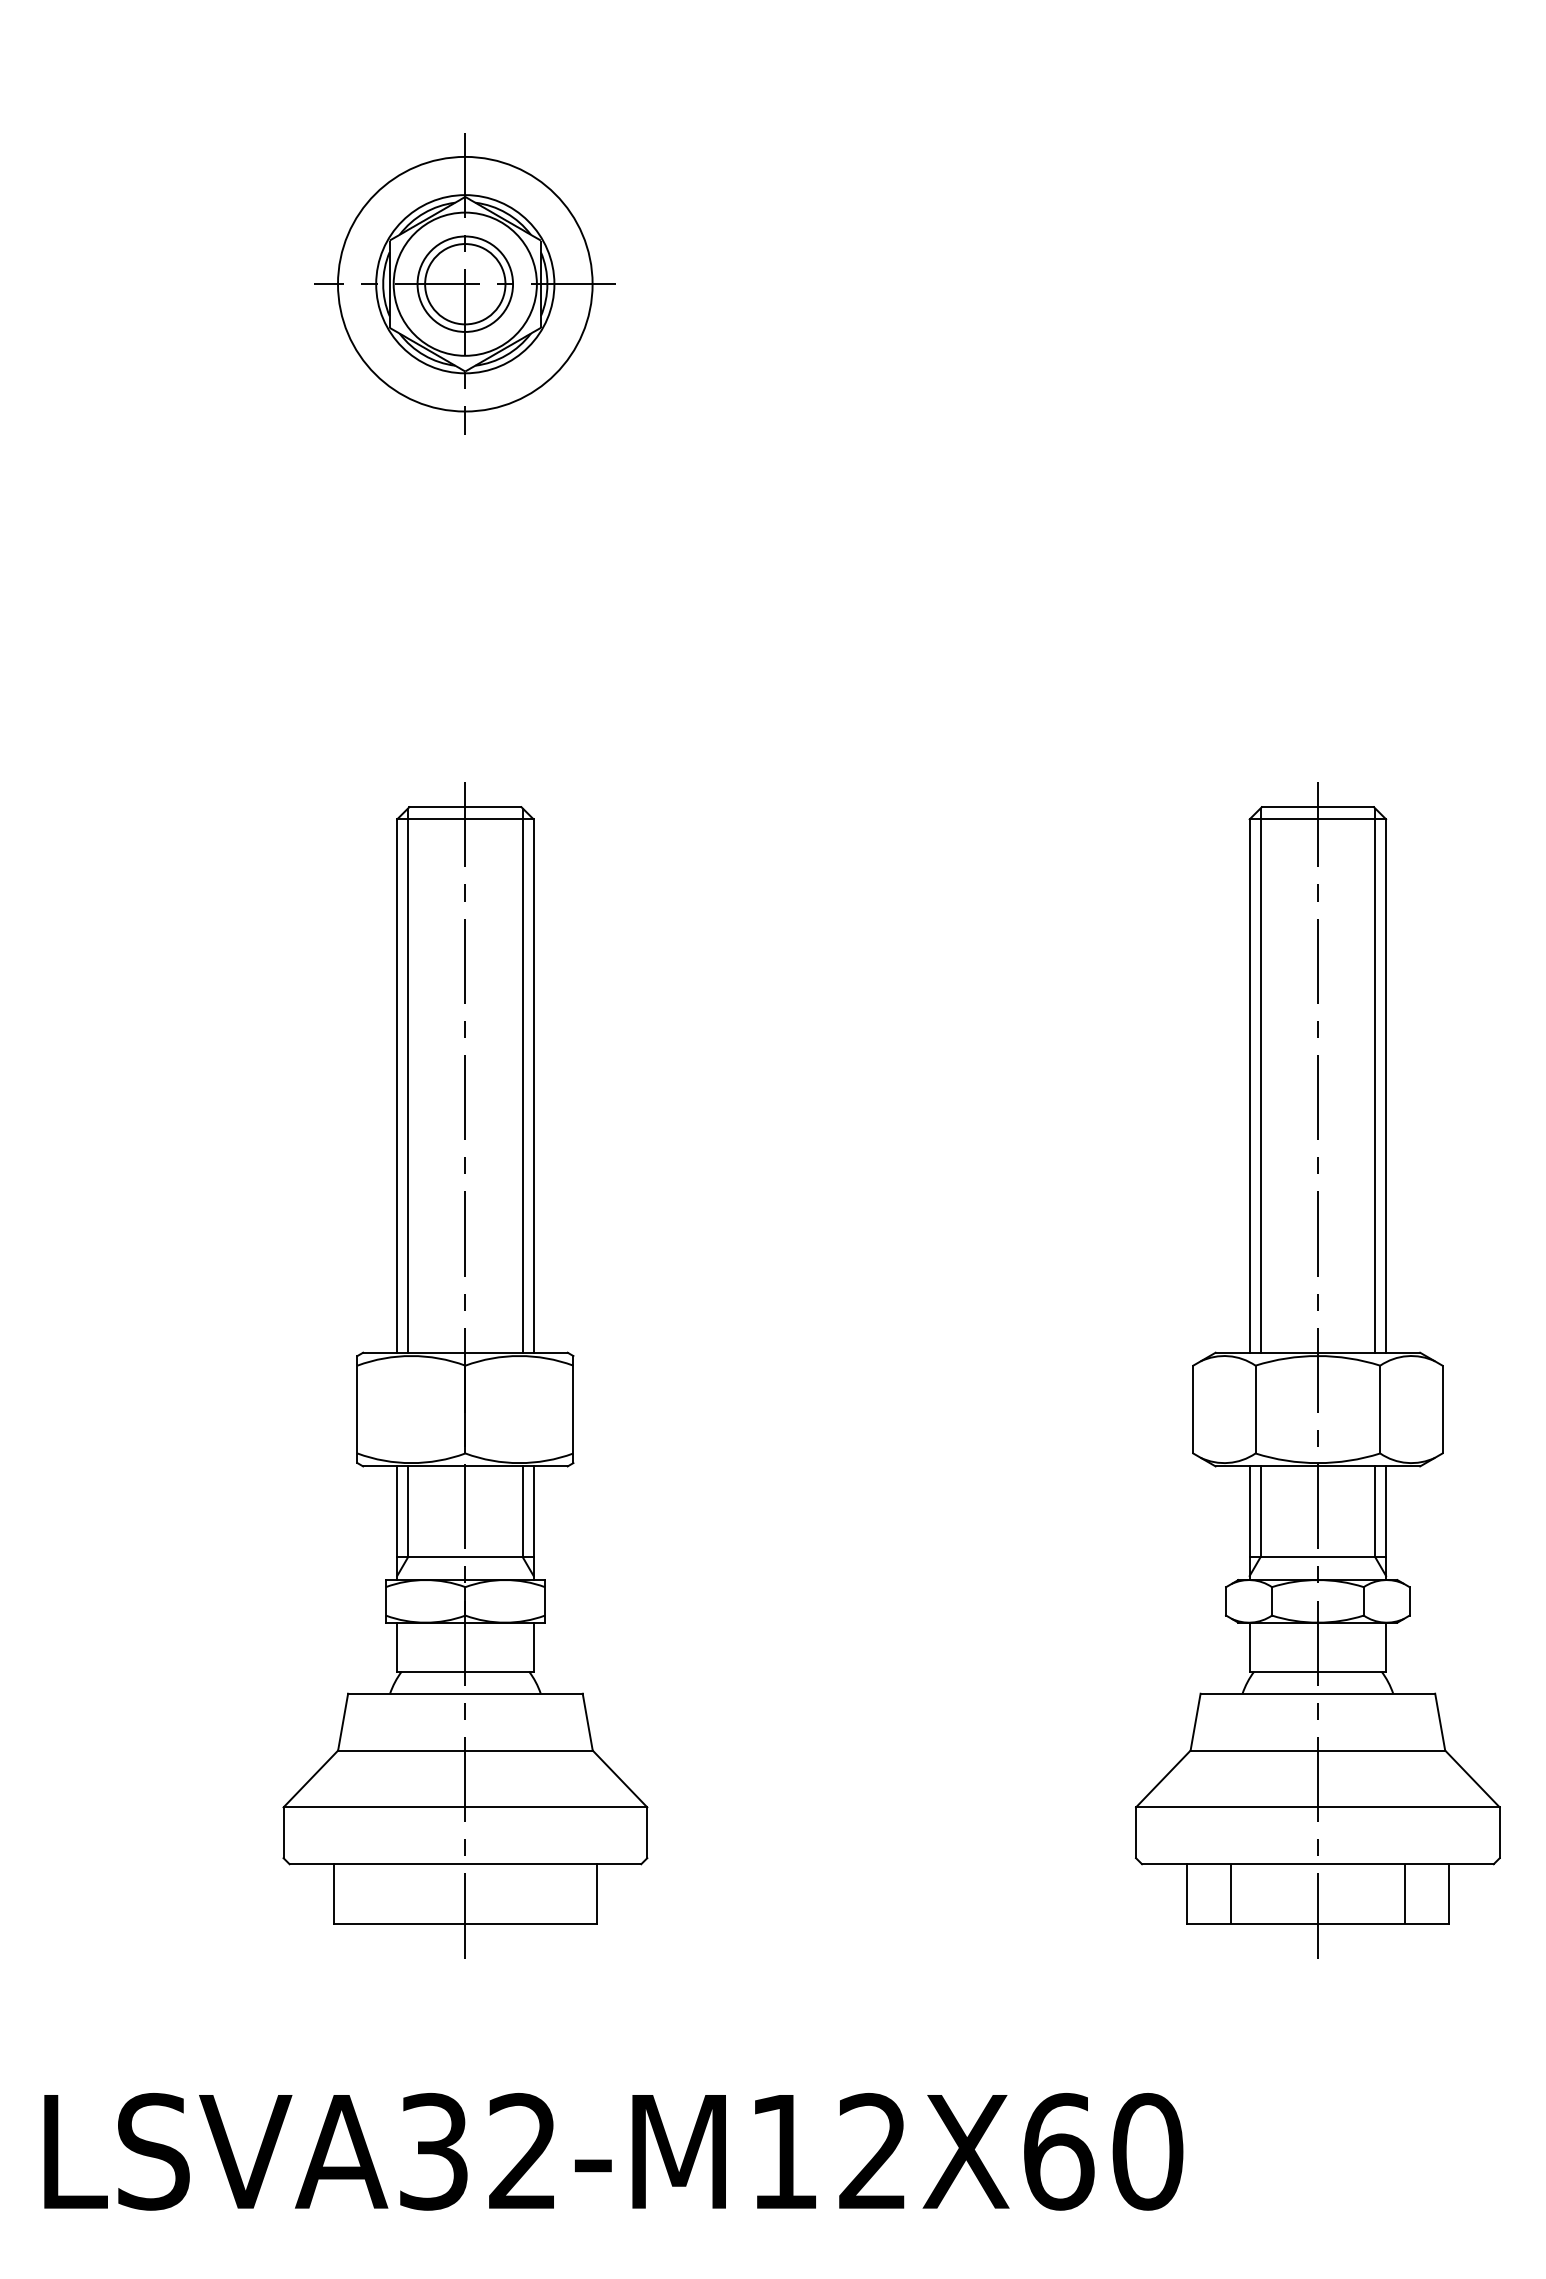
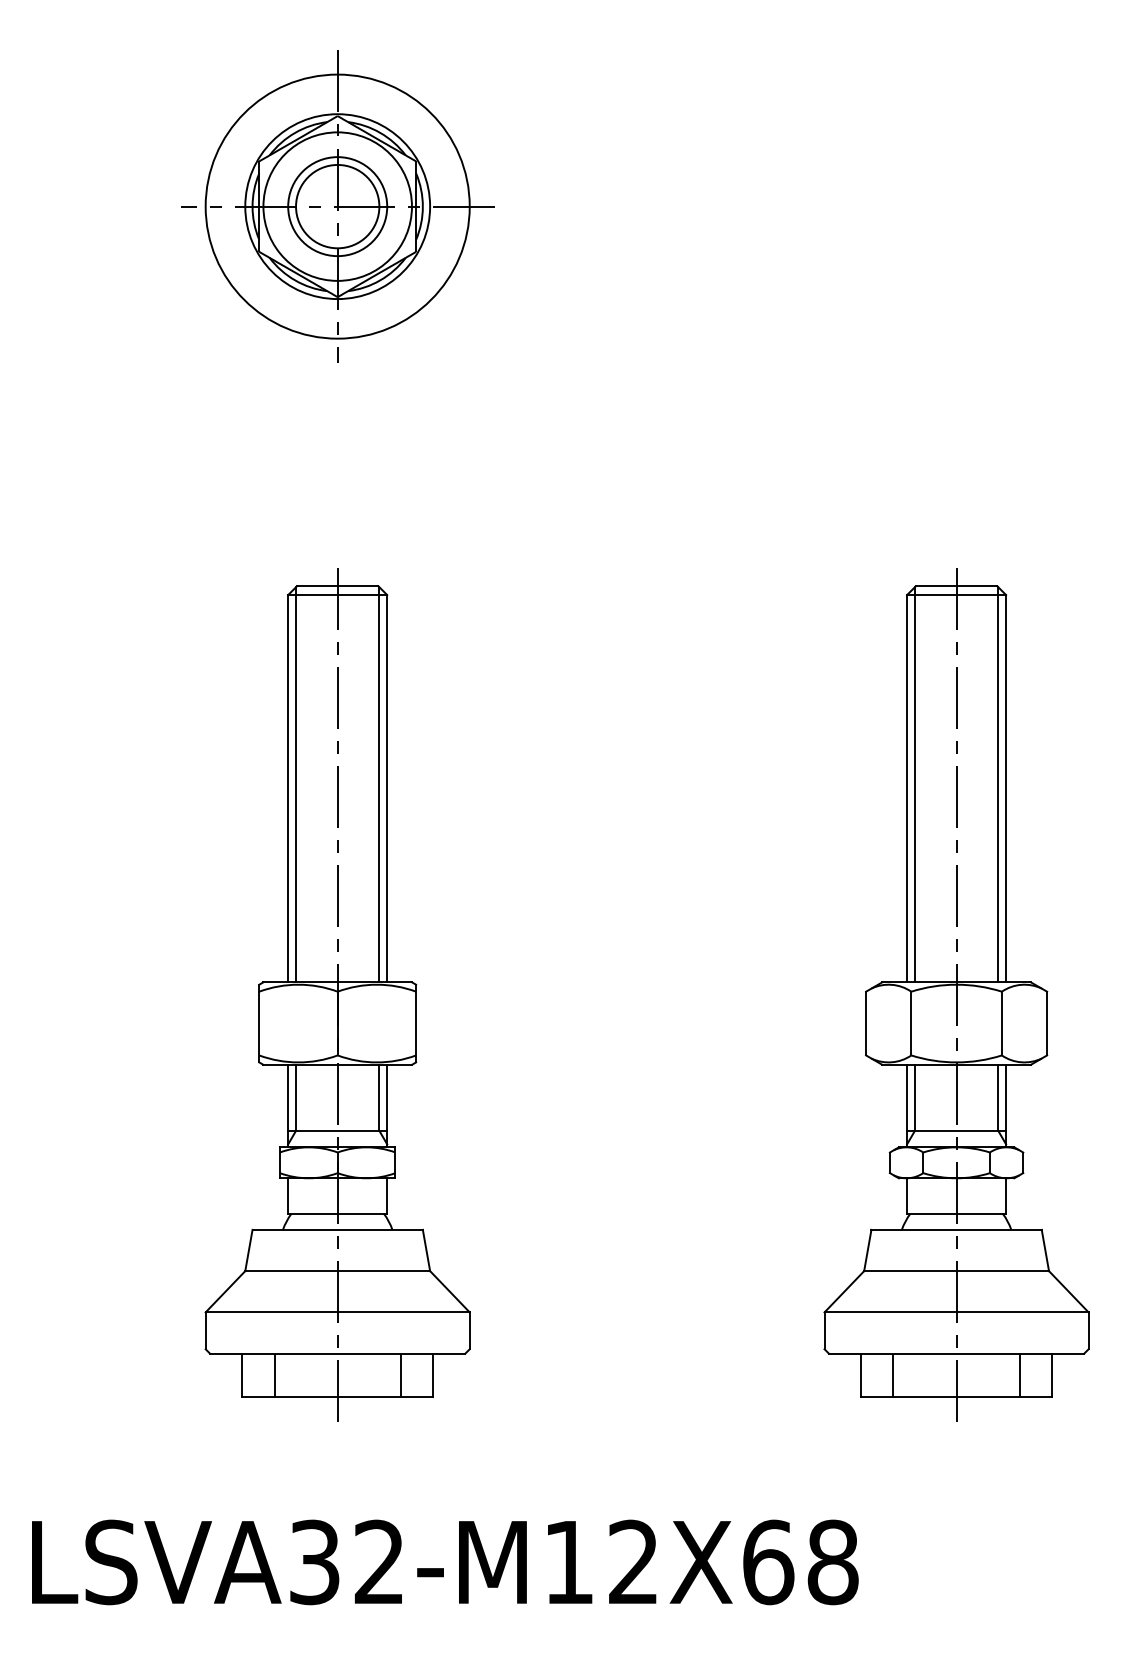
part: (464, 283) -> (337, 206), size x1.43
line: (378, 1894) -> (274, 1375), added
line: (552, 1894) -> (400, 1375), added
text: (1147, 2151) -> (832, 1562), LSVA32-M12X60 -> LSVA32-M12X68

